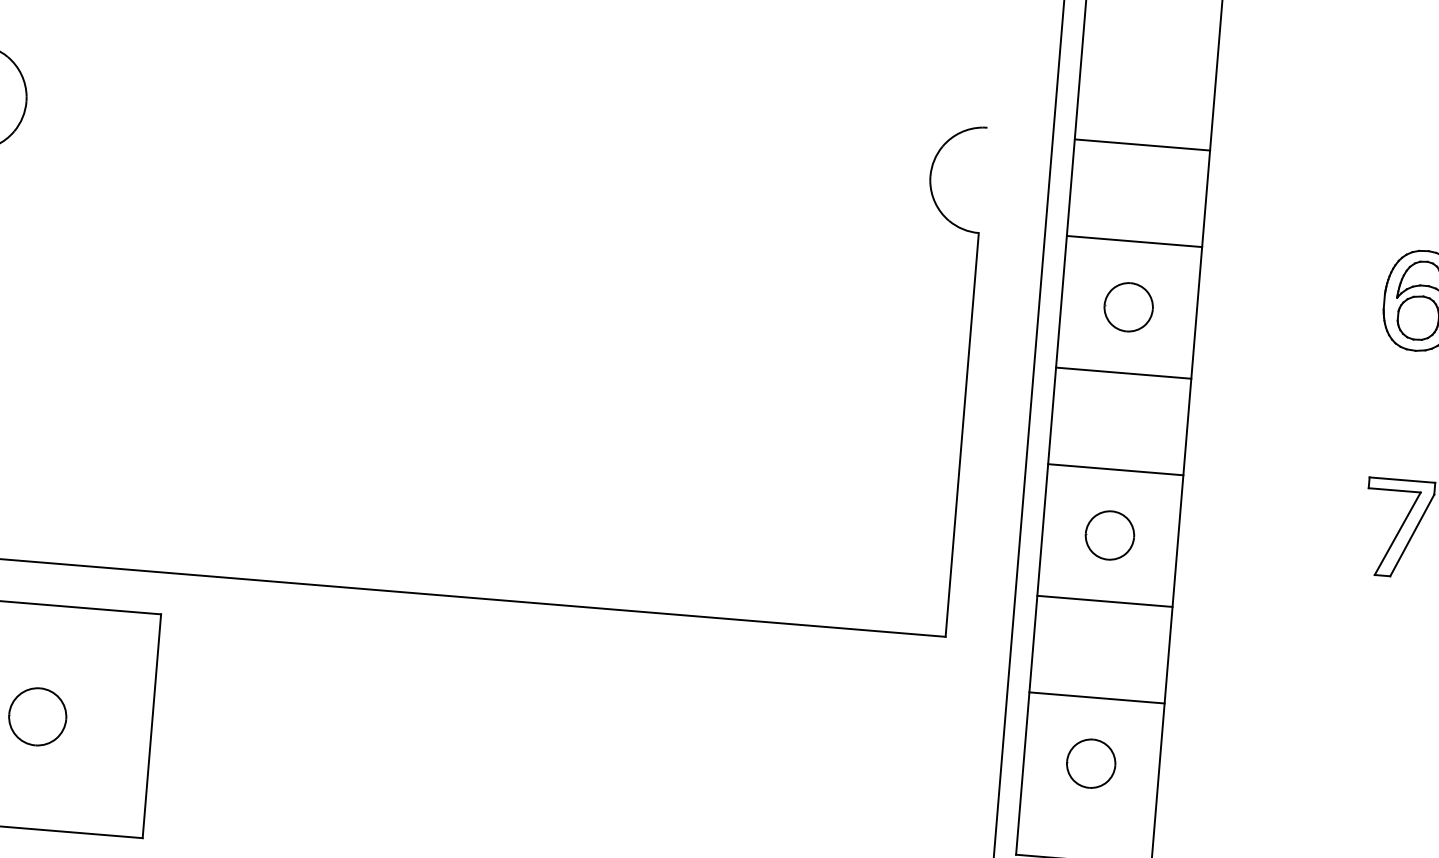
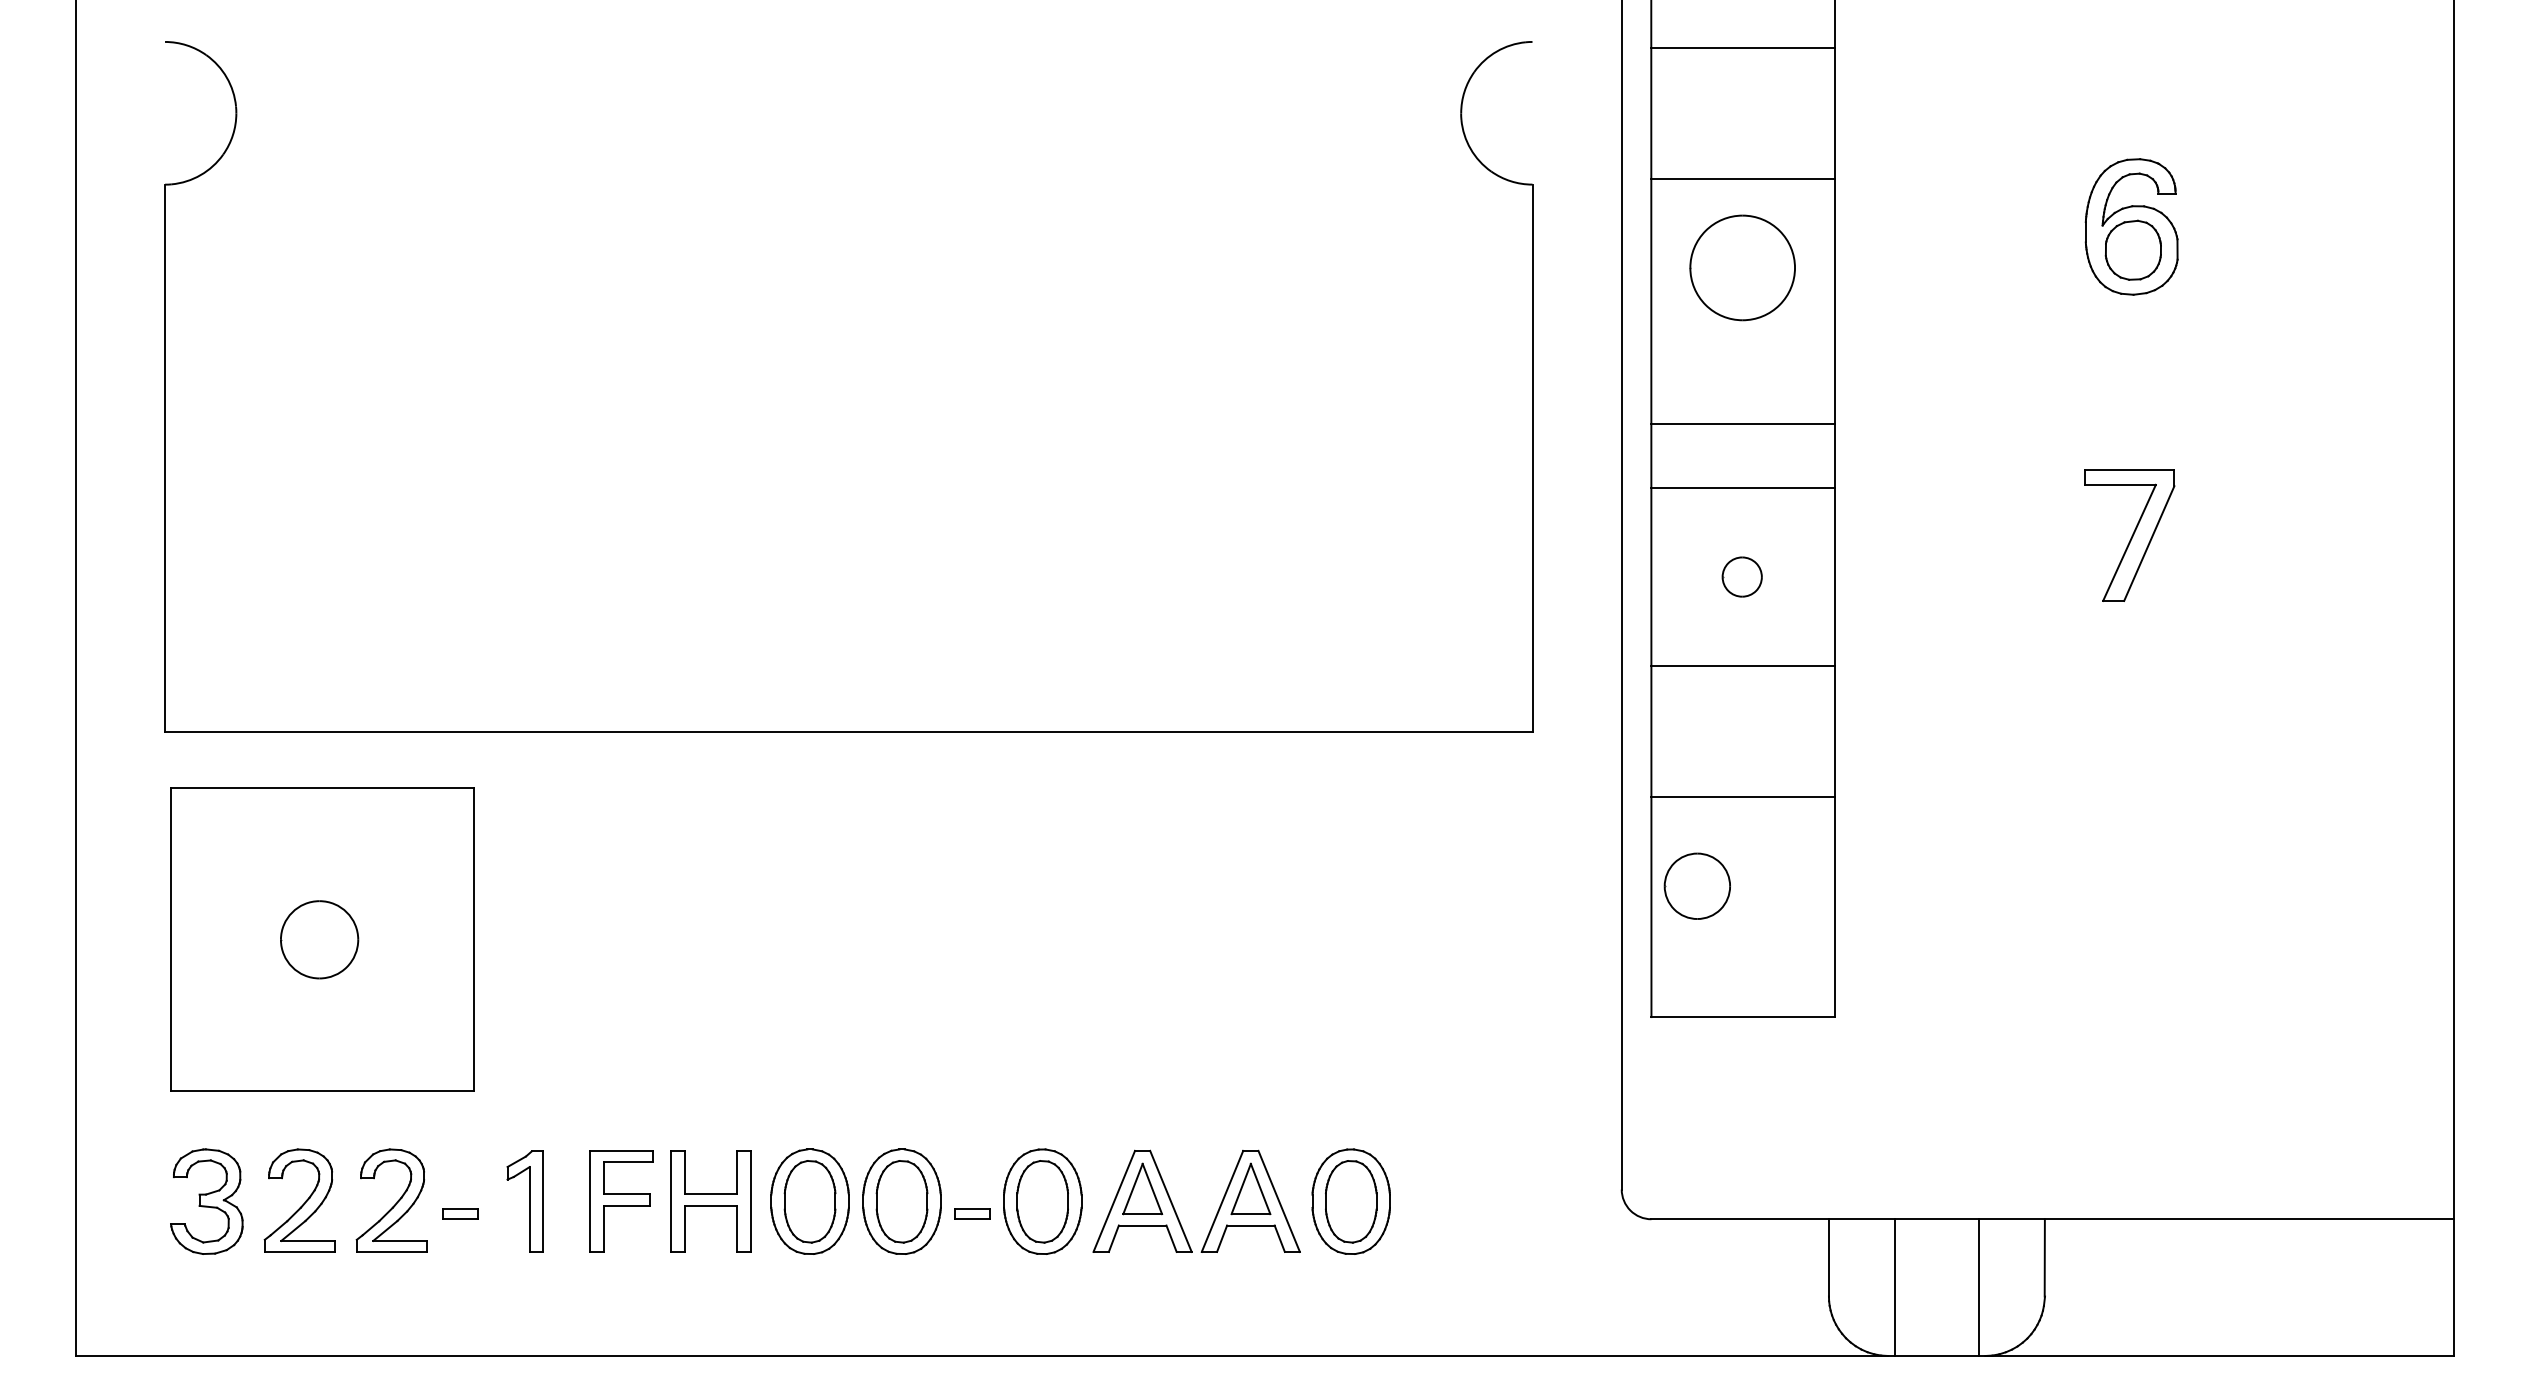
part: (1128, 306) -> (1741, 267), size x1.6
line: (1123, 373) -> (1742, 424), moved
part: (1109, 534) -> (1741, 576), size x0.6
part: (1090, 763) -> (1696, 885), moved

